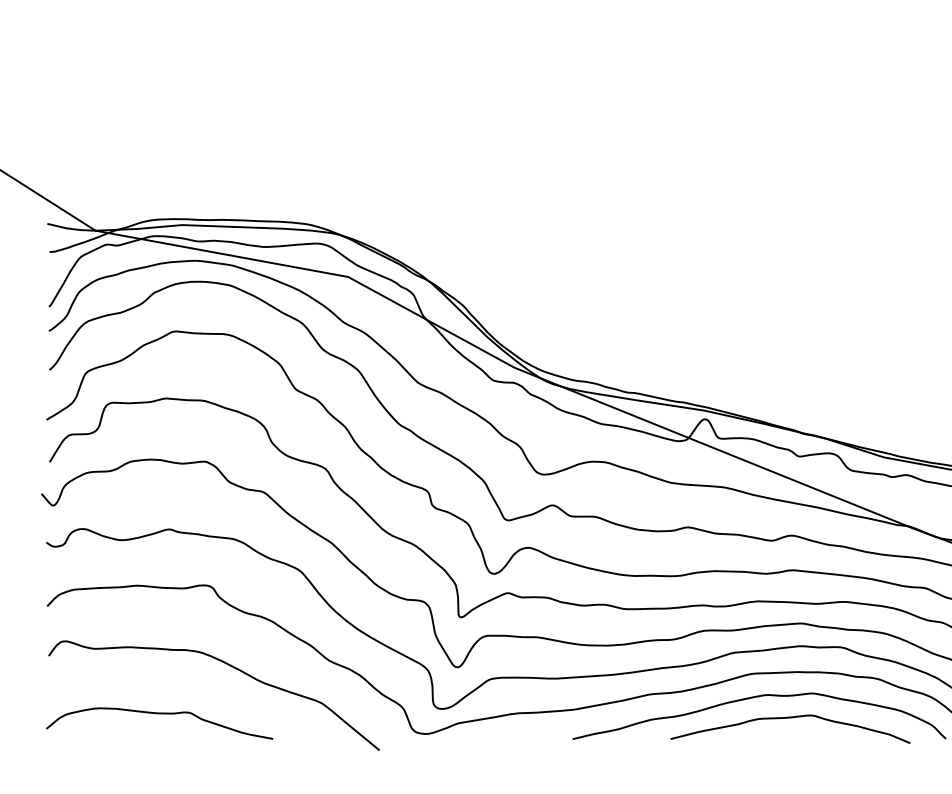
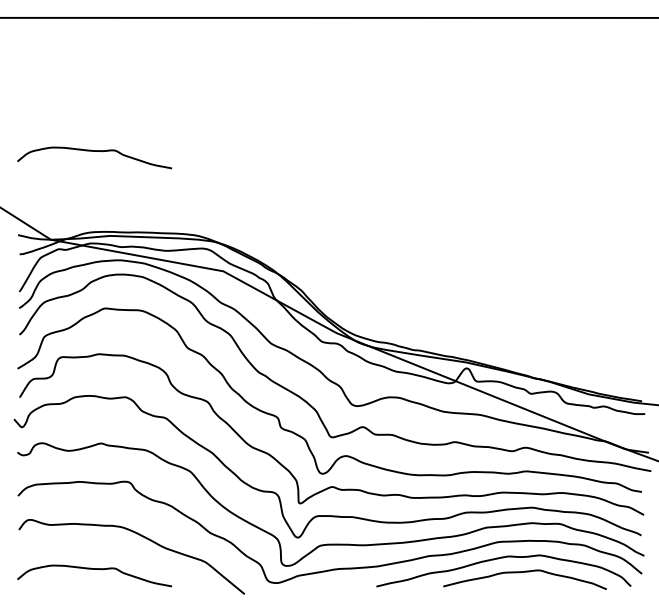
curve: (159, 101) -> (94, 151), added

